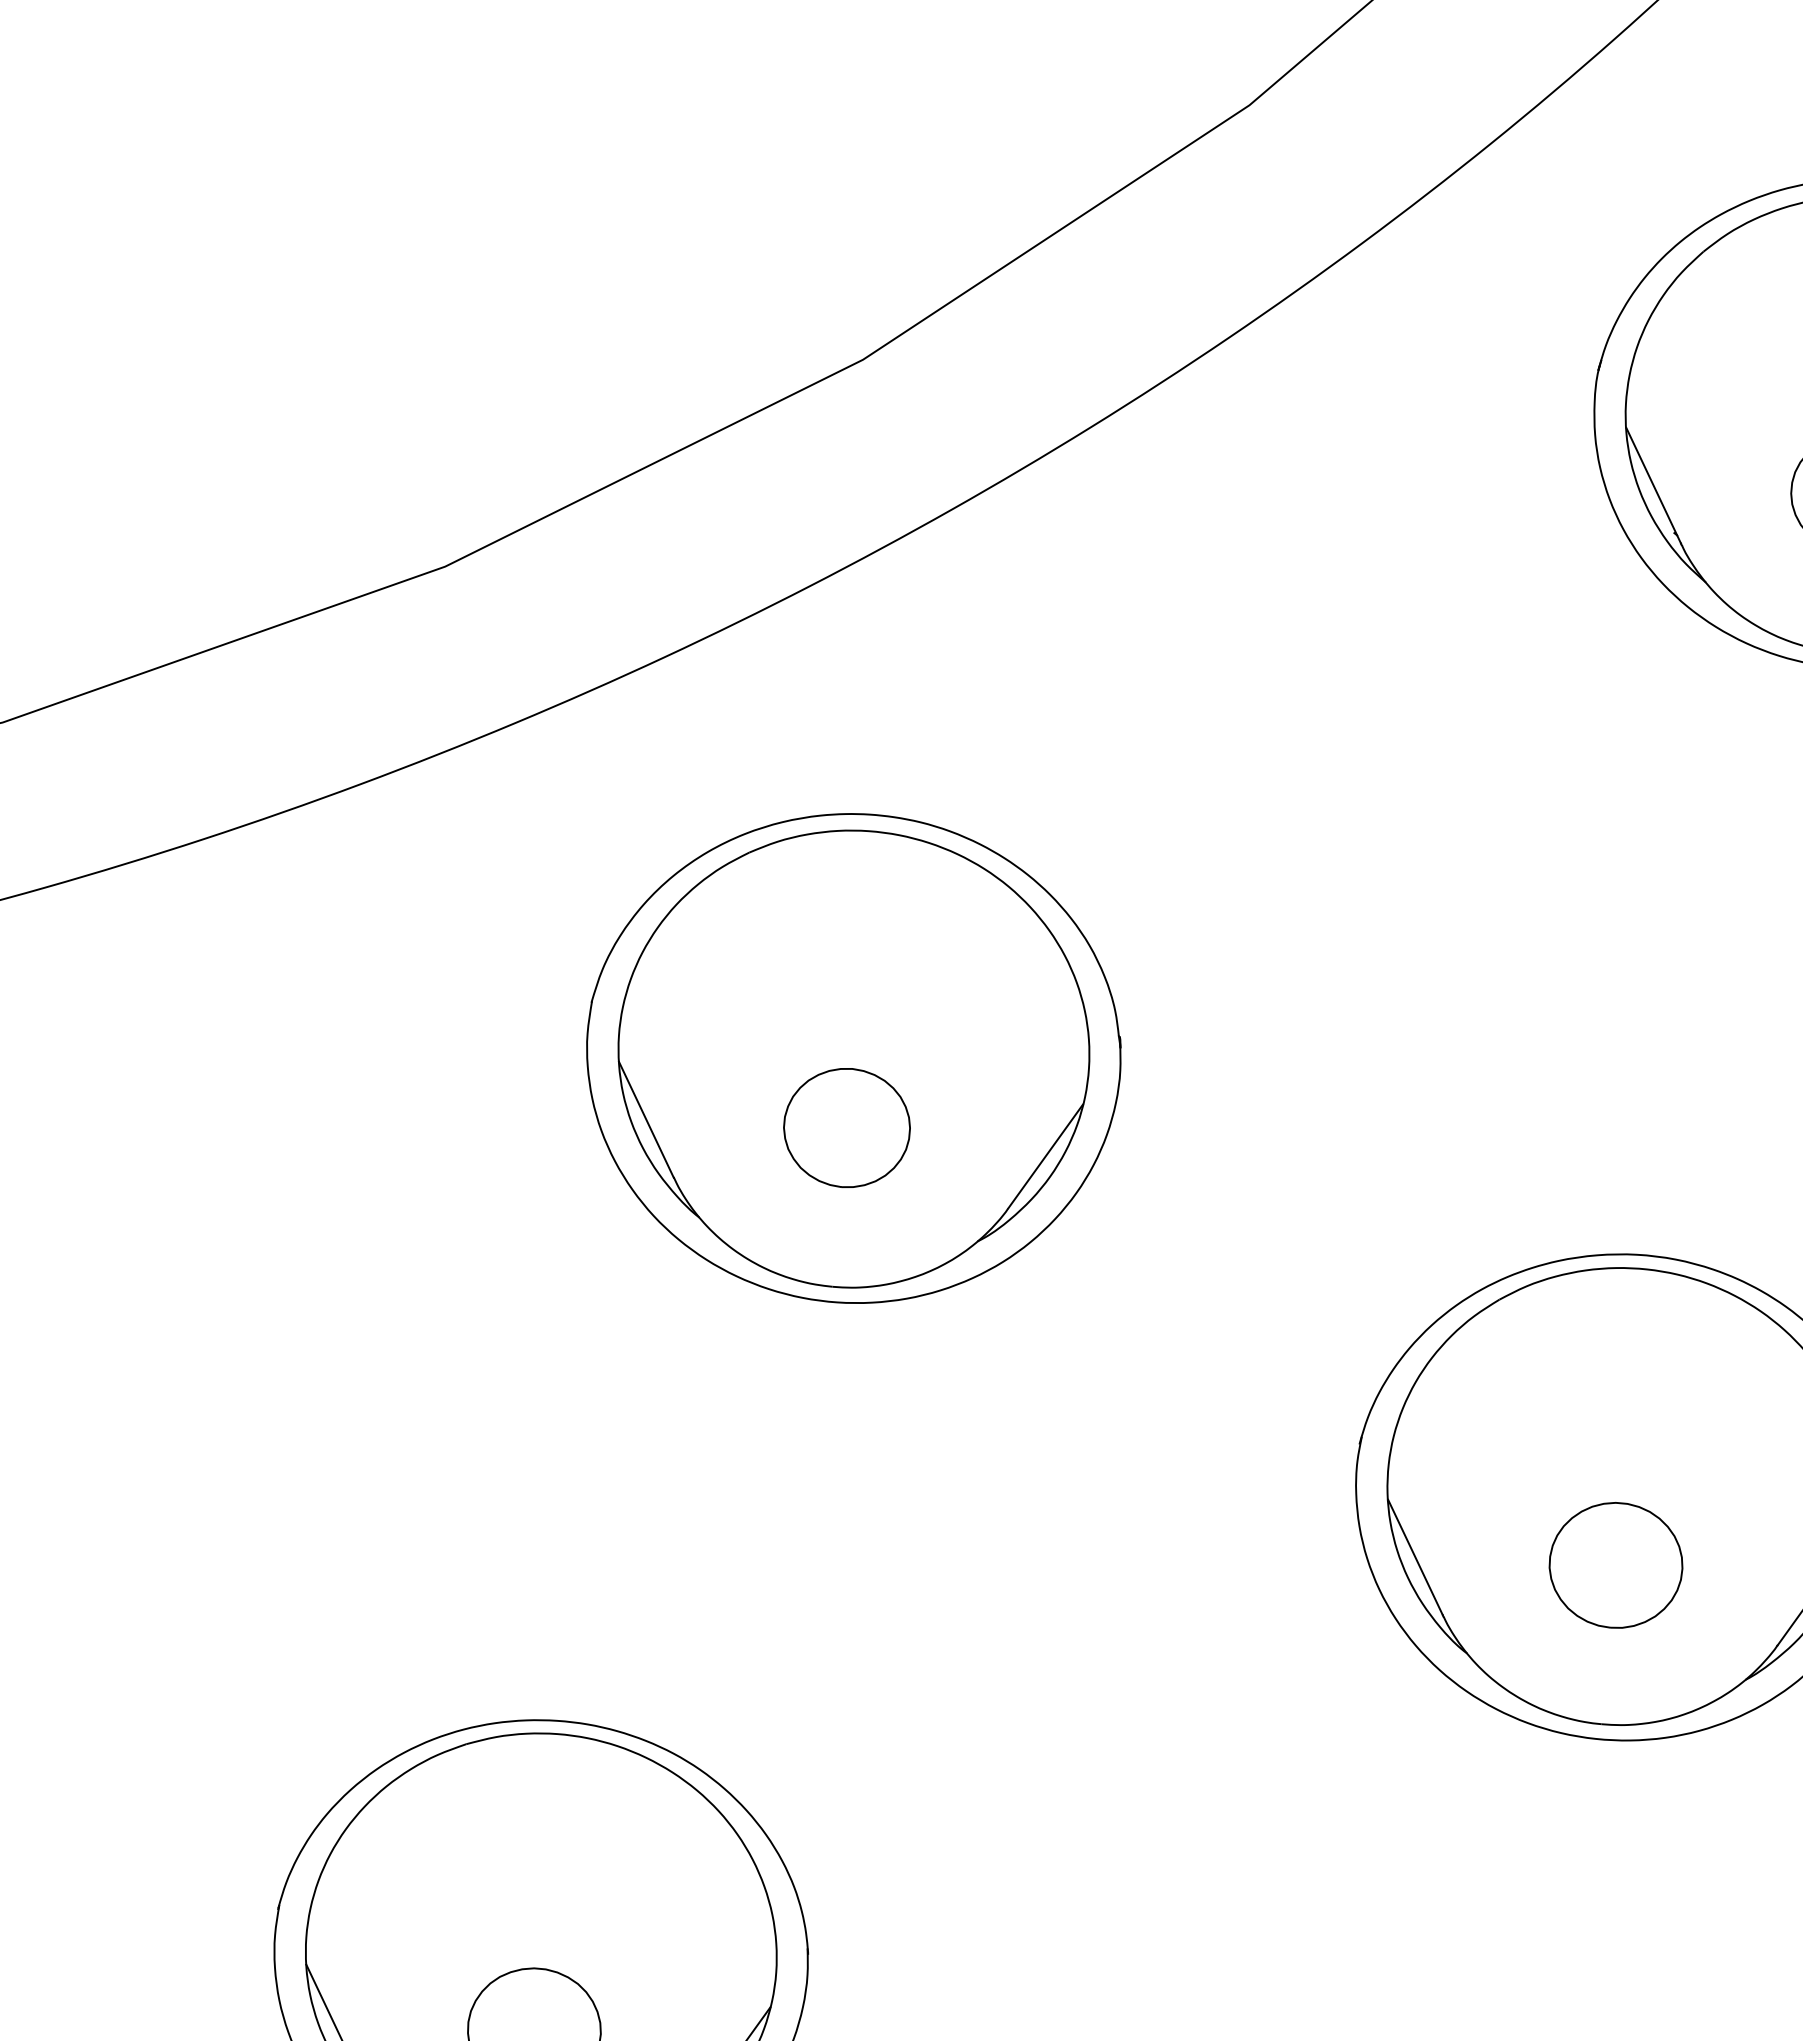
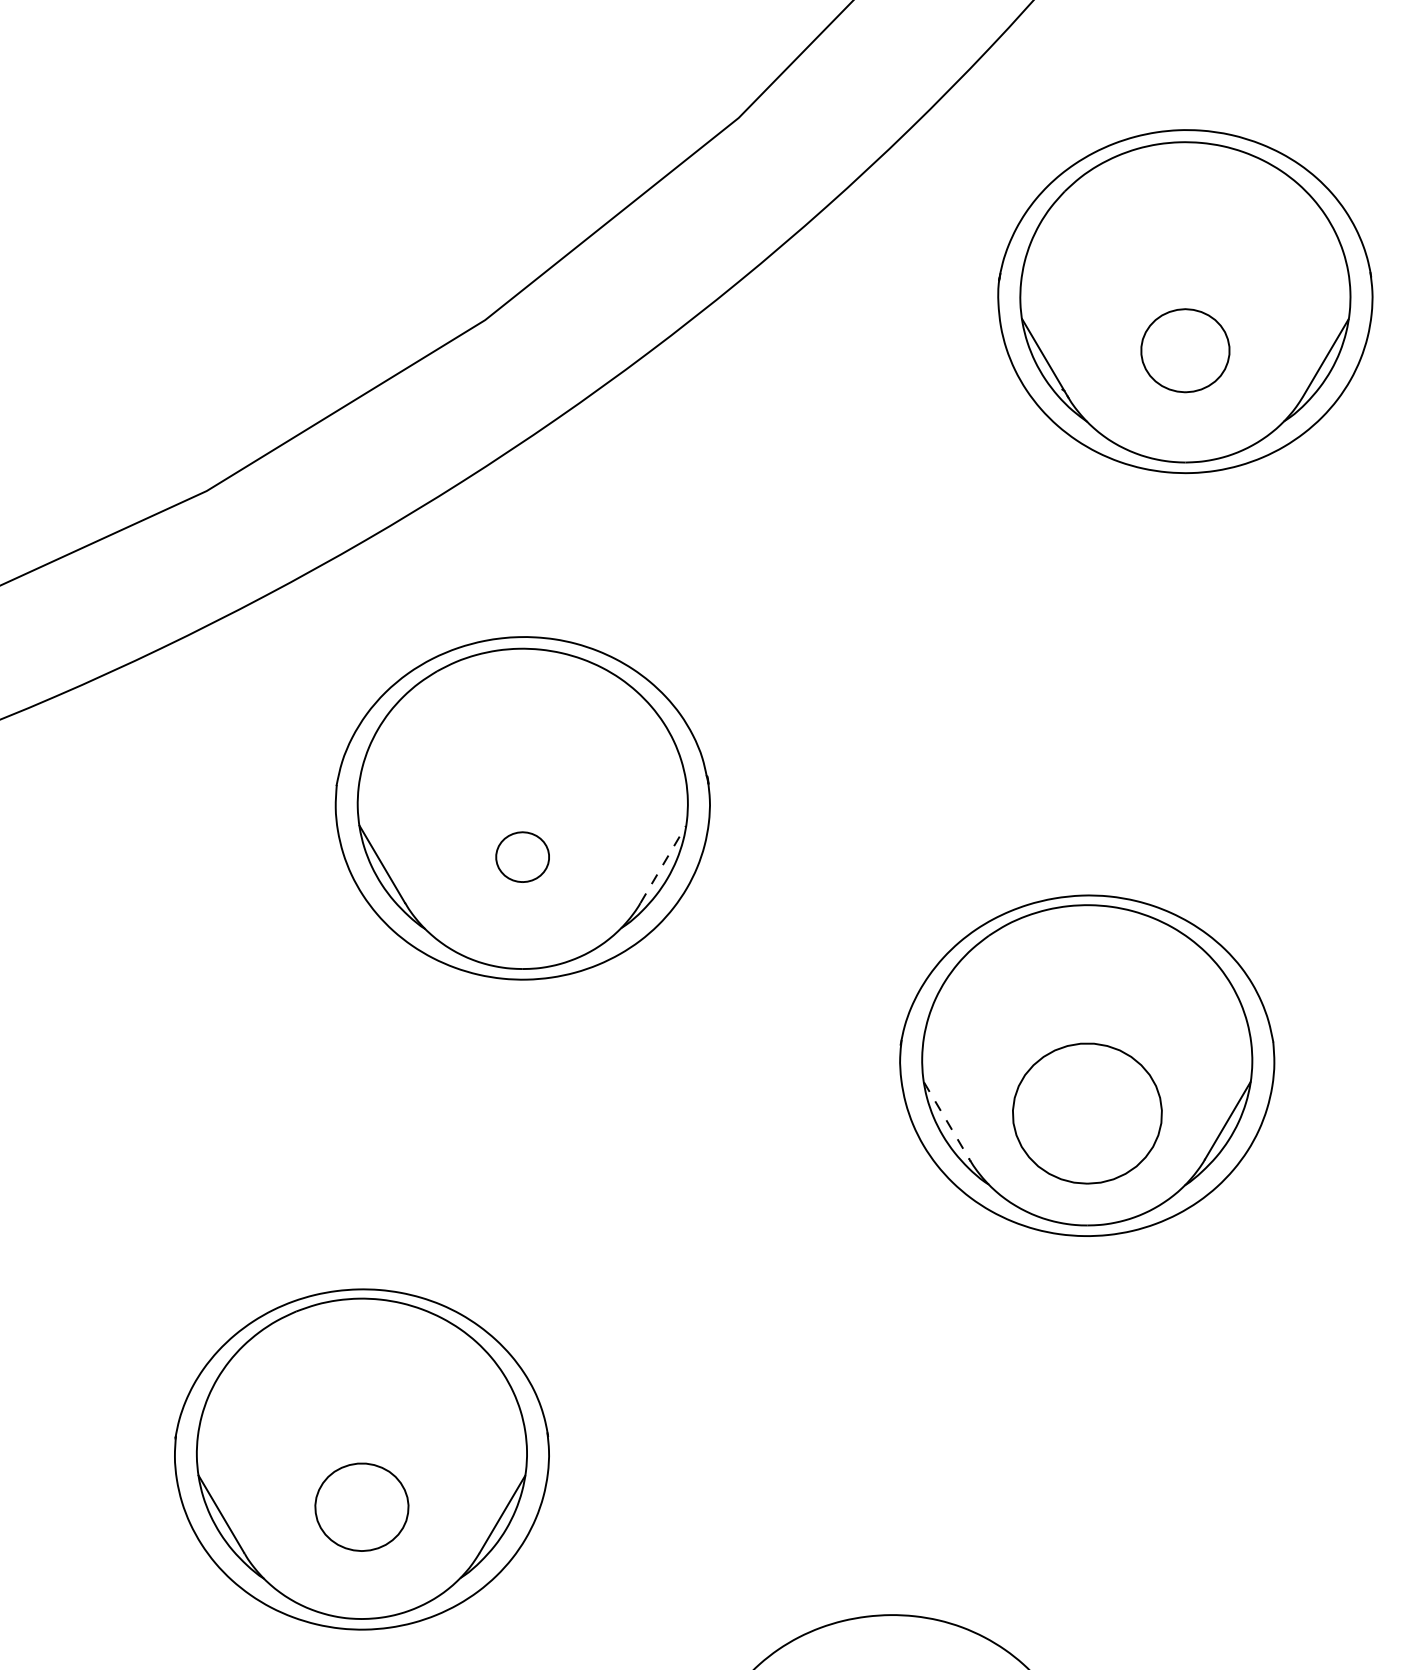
part: (846, 1126) -> (522, 856), size x0.6
line: (1046, 1156) -> (663, 864), solid -> dashed
line: (1415, 1556) -> (946, 1120), solid -> dashed
part: (1614, 1564) -> (1086, 1113), size x1.6

